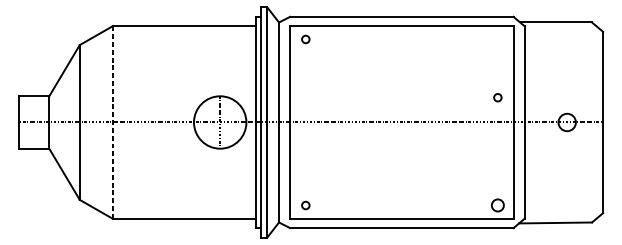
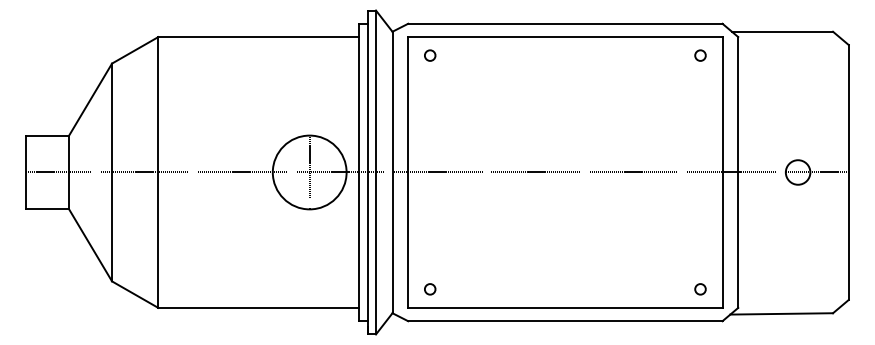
circle: (497, 97) -> (700, 55), moved
line: (112, 122) -> (158, 172), dashed -> solid
circle: (497, 205) -> (700, 289), size x0.62

